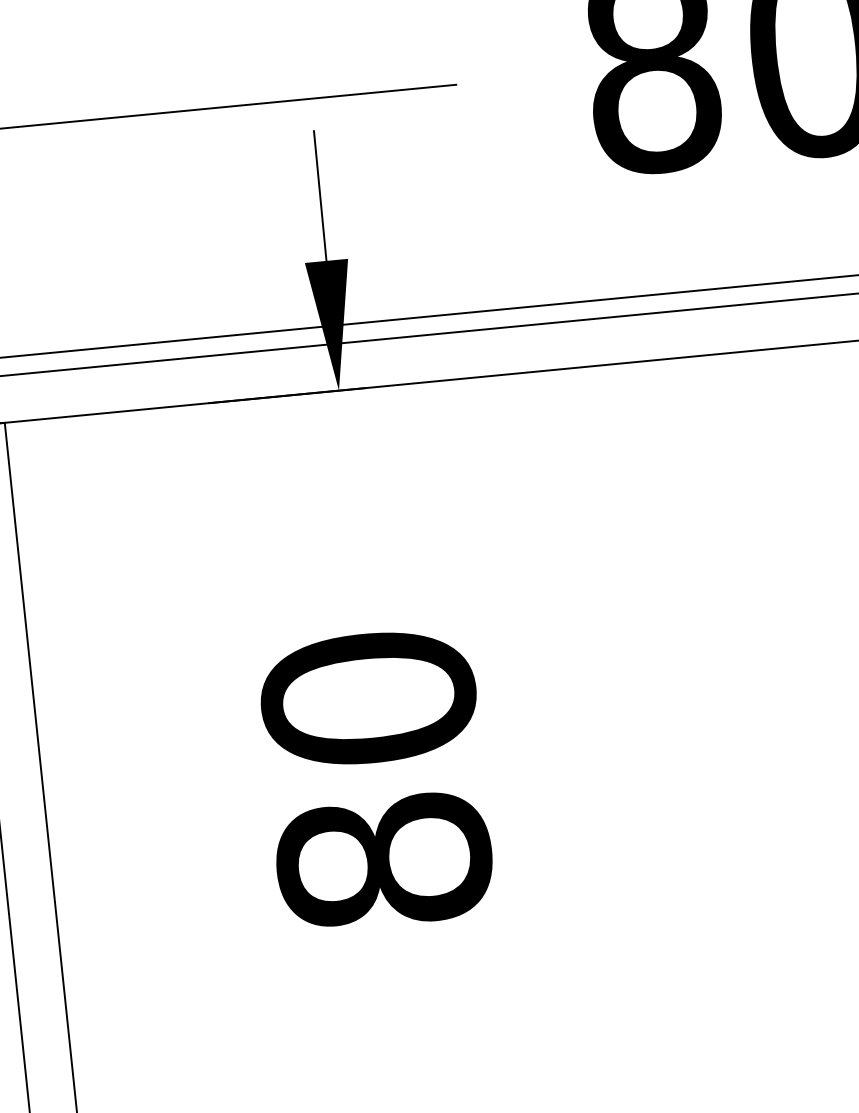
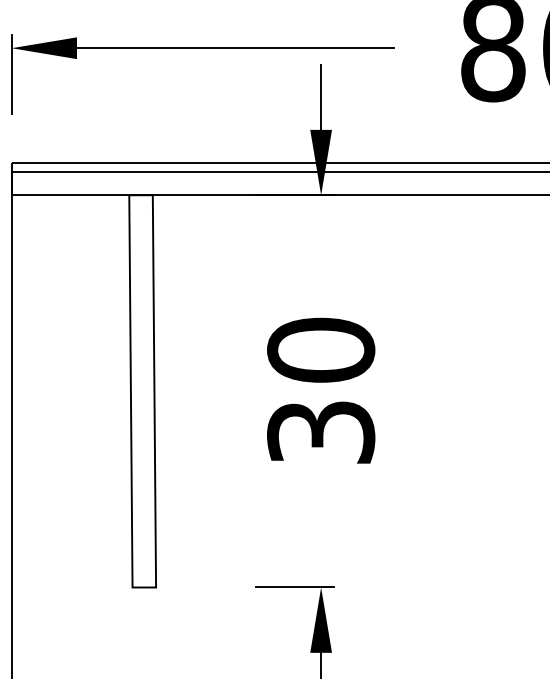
text: (385, 861) -> (321, 432), 80 -> 30

